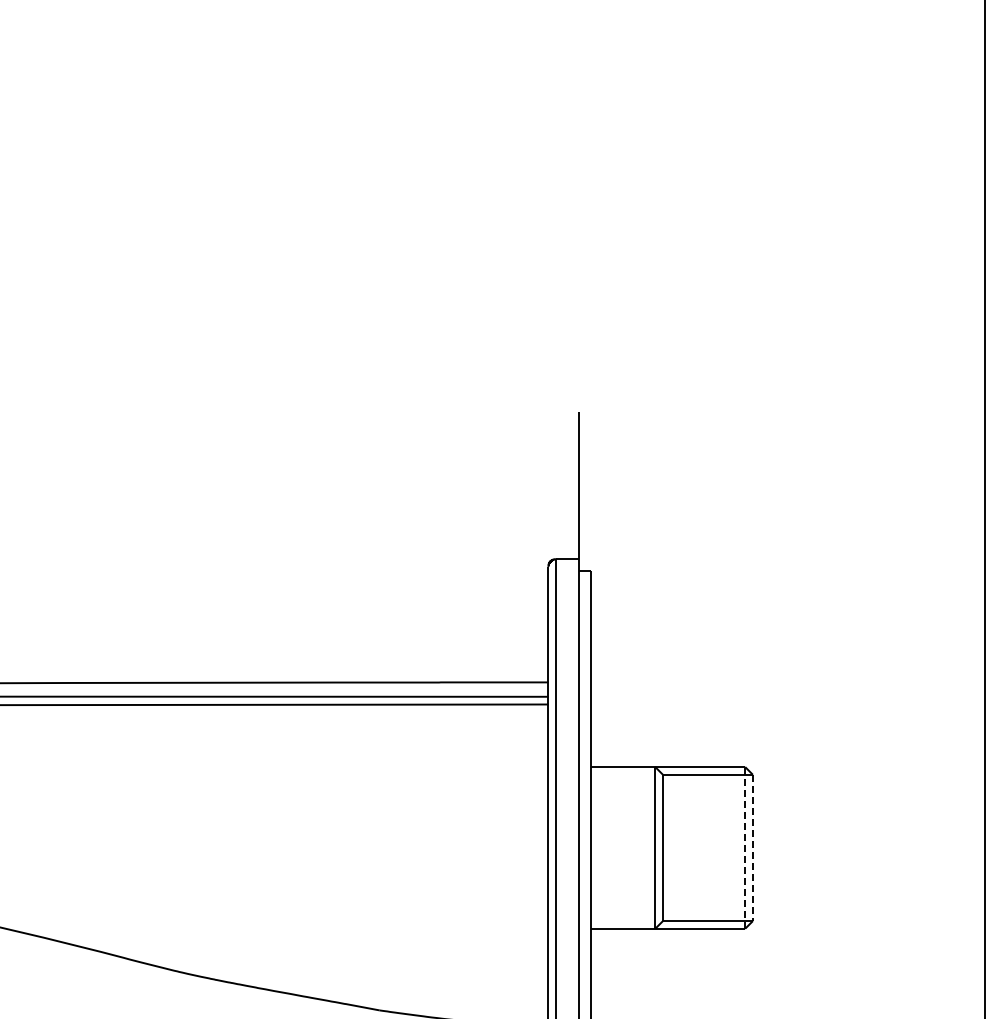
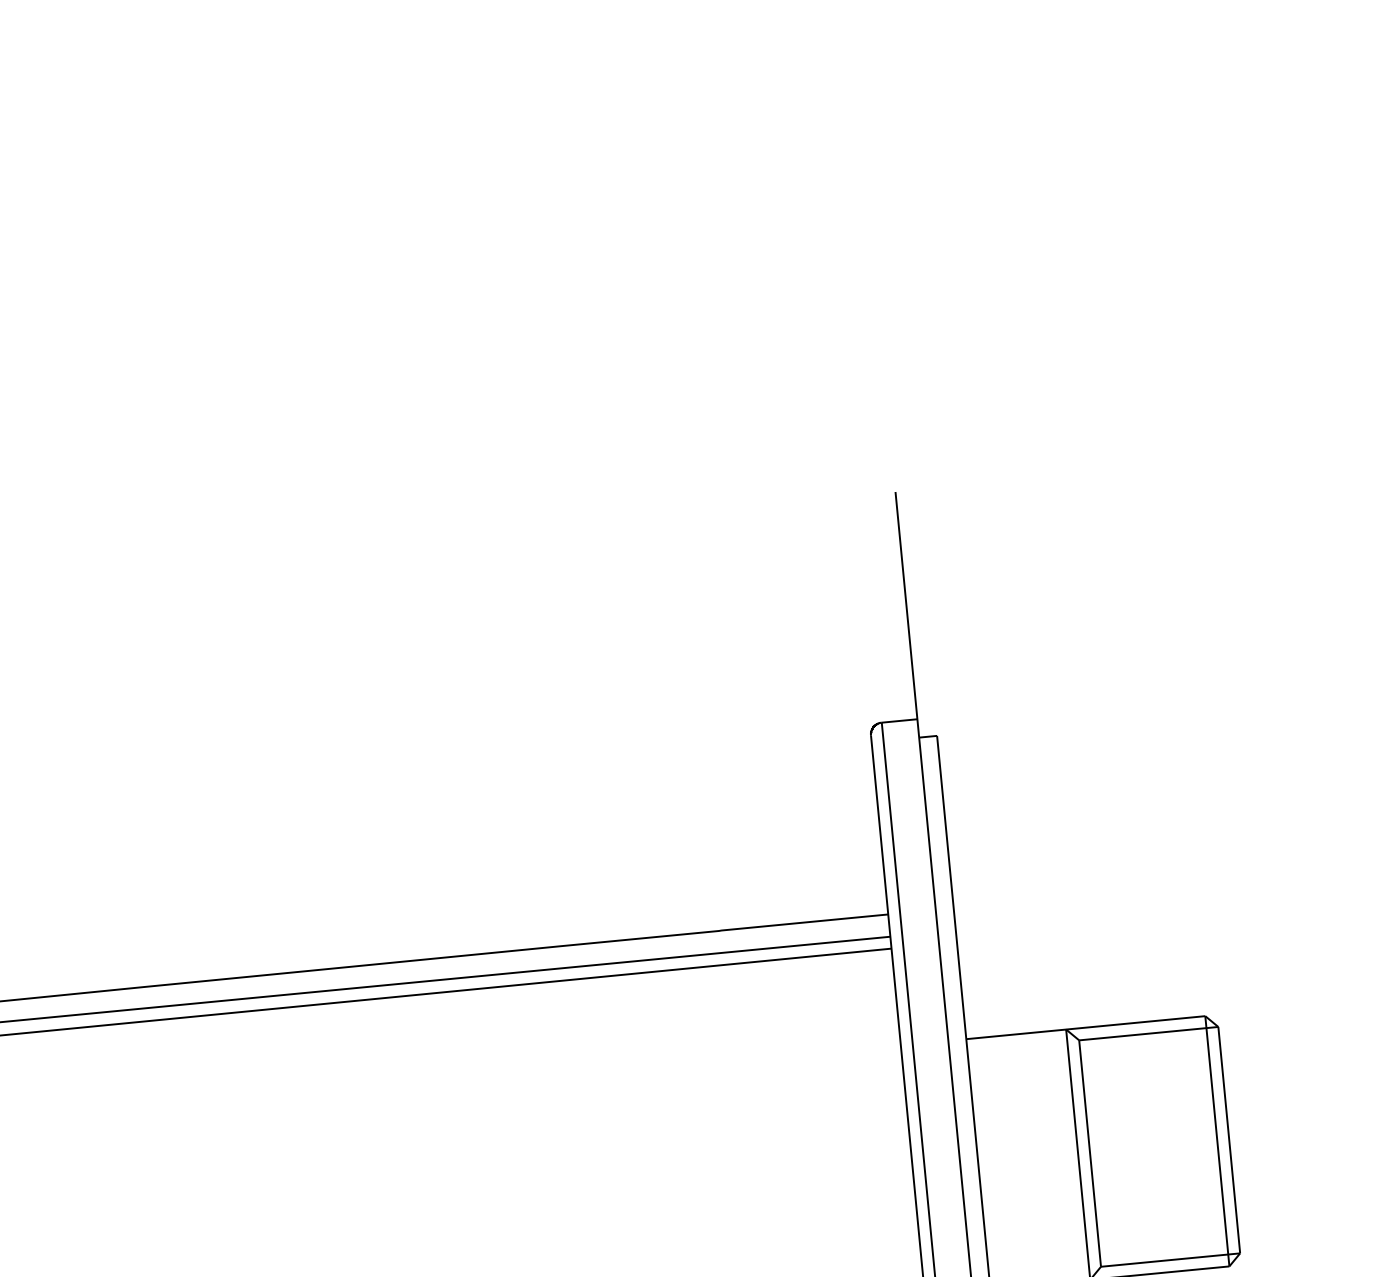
line: (745, 847) -> (1217, 1140), dashed -> solid
line: (752, 848) -> (1228, 1141), dashed -> solid

